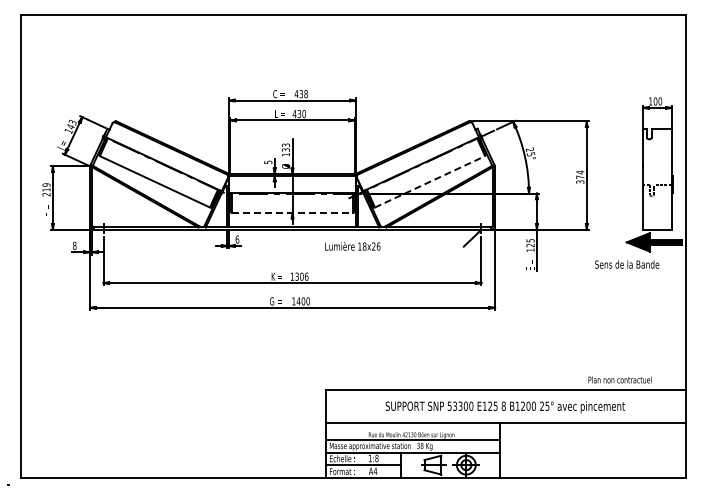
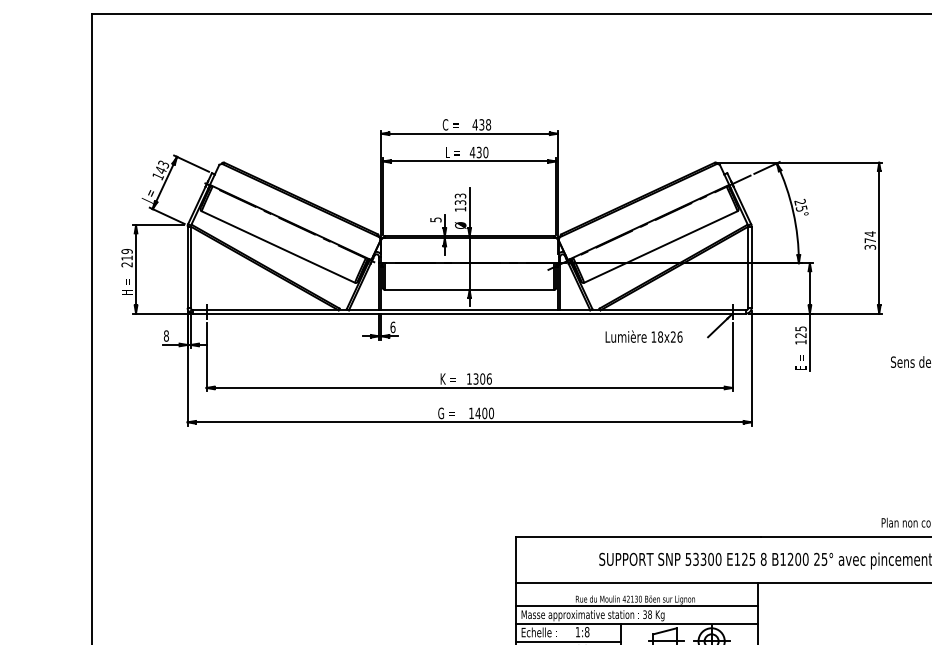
line: (429, 181) -> (660, 246), dashed -> solid
line: (292, 212) -> (469, 289), dashed -> solid
text: (352, 245) -> (643, 335), moved

